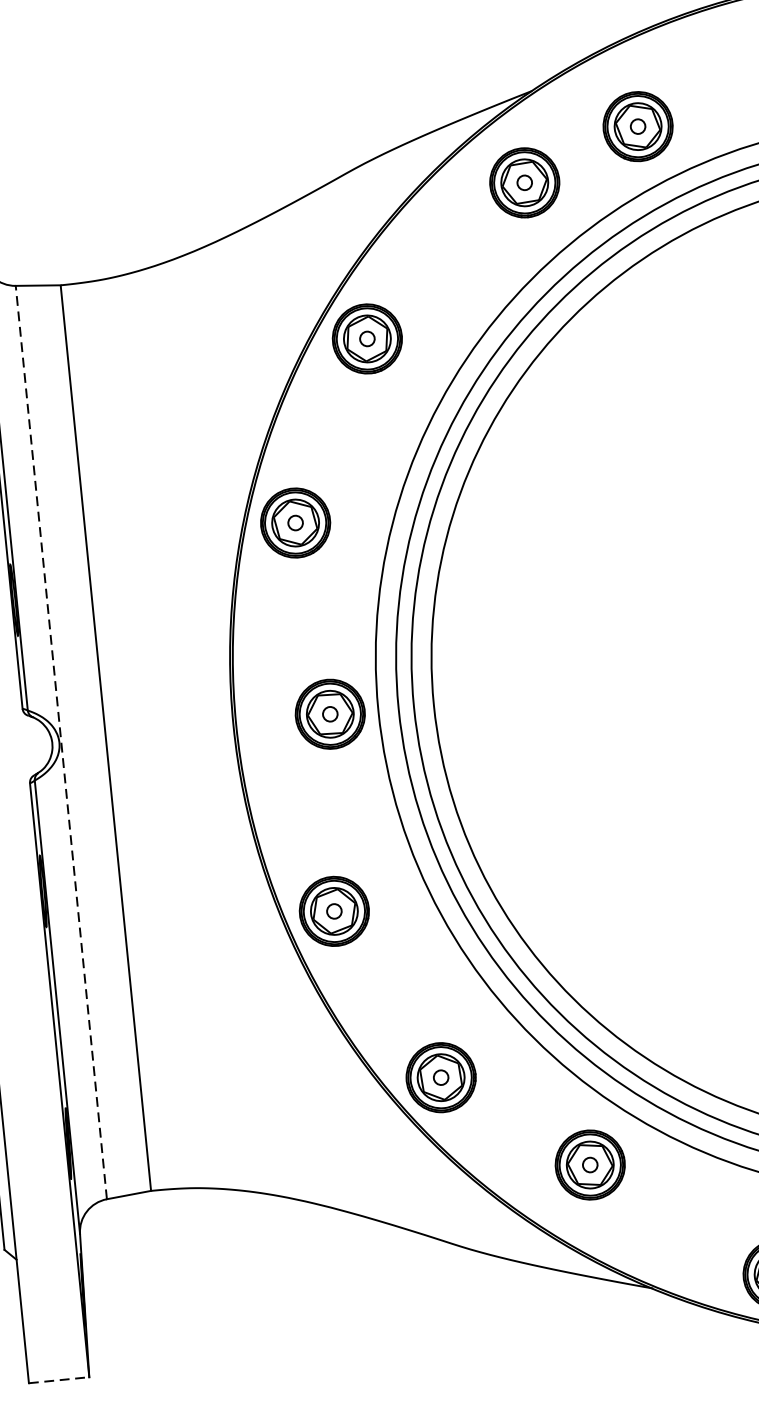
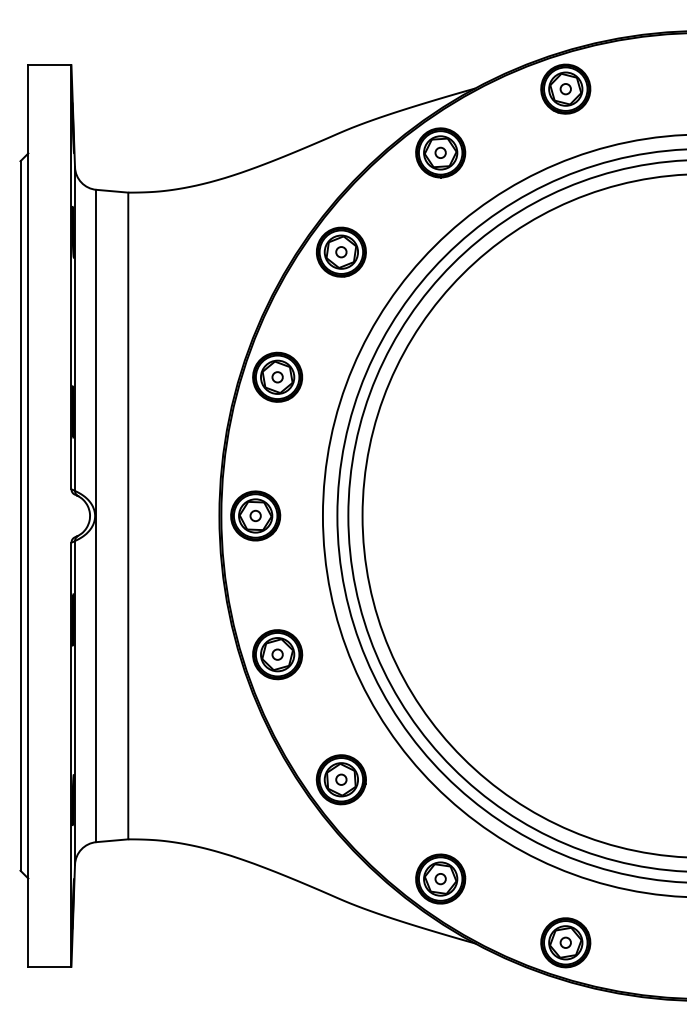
part: (637, 125) -> (565, 88), moved
part: (524, 182) -> (440, 152), moved
part: (330, 713) -> (255, 515), moved
line: (61, 741) -> (96, 515), dashed -> solid
part: (589, 1164) -> (440, 878), moved
line: (58, 1379) -> (49, 966), dashed -> solid

